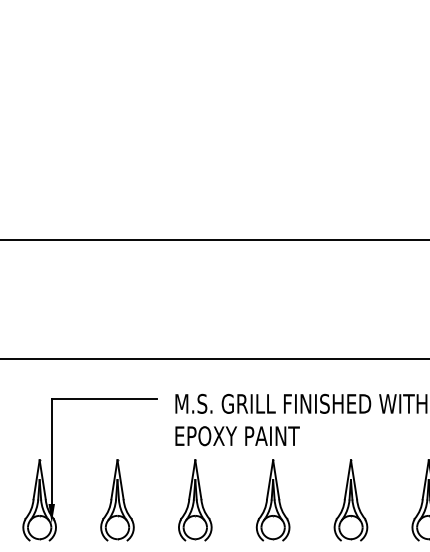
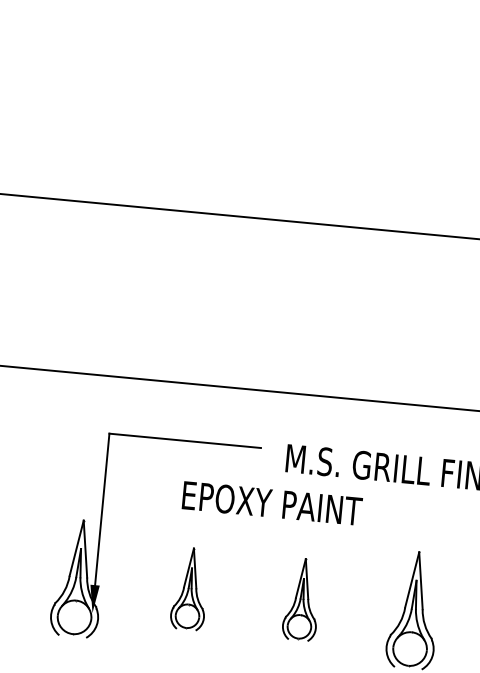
text: (237, 436) -> (272, 504), moved
part: (117, 500) -> (190, 589), size x0.7
part: (195, 500) -> (302, 599), size x0.7

